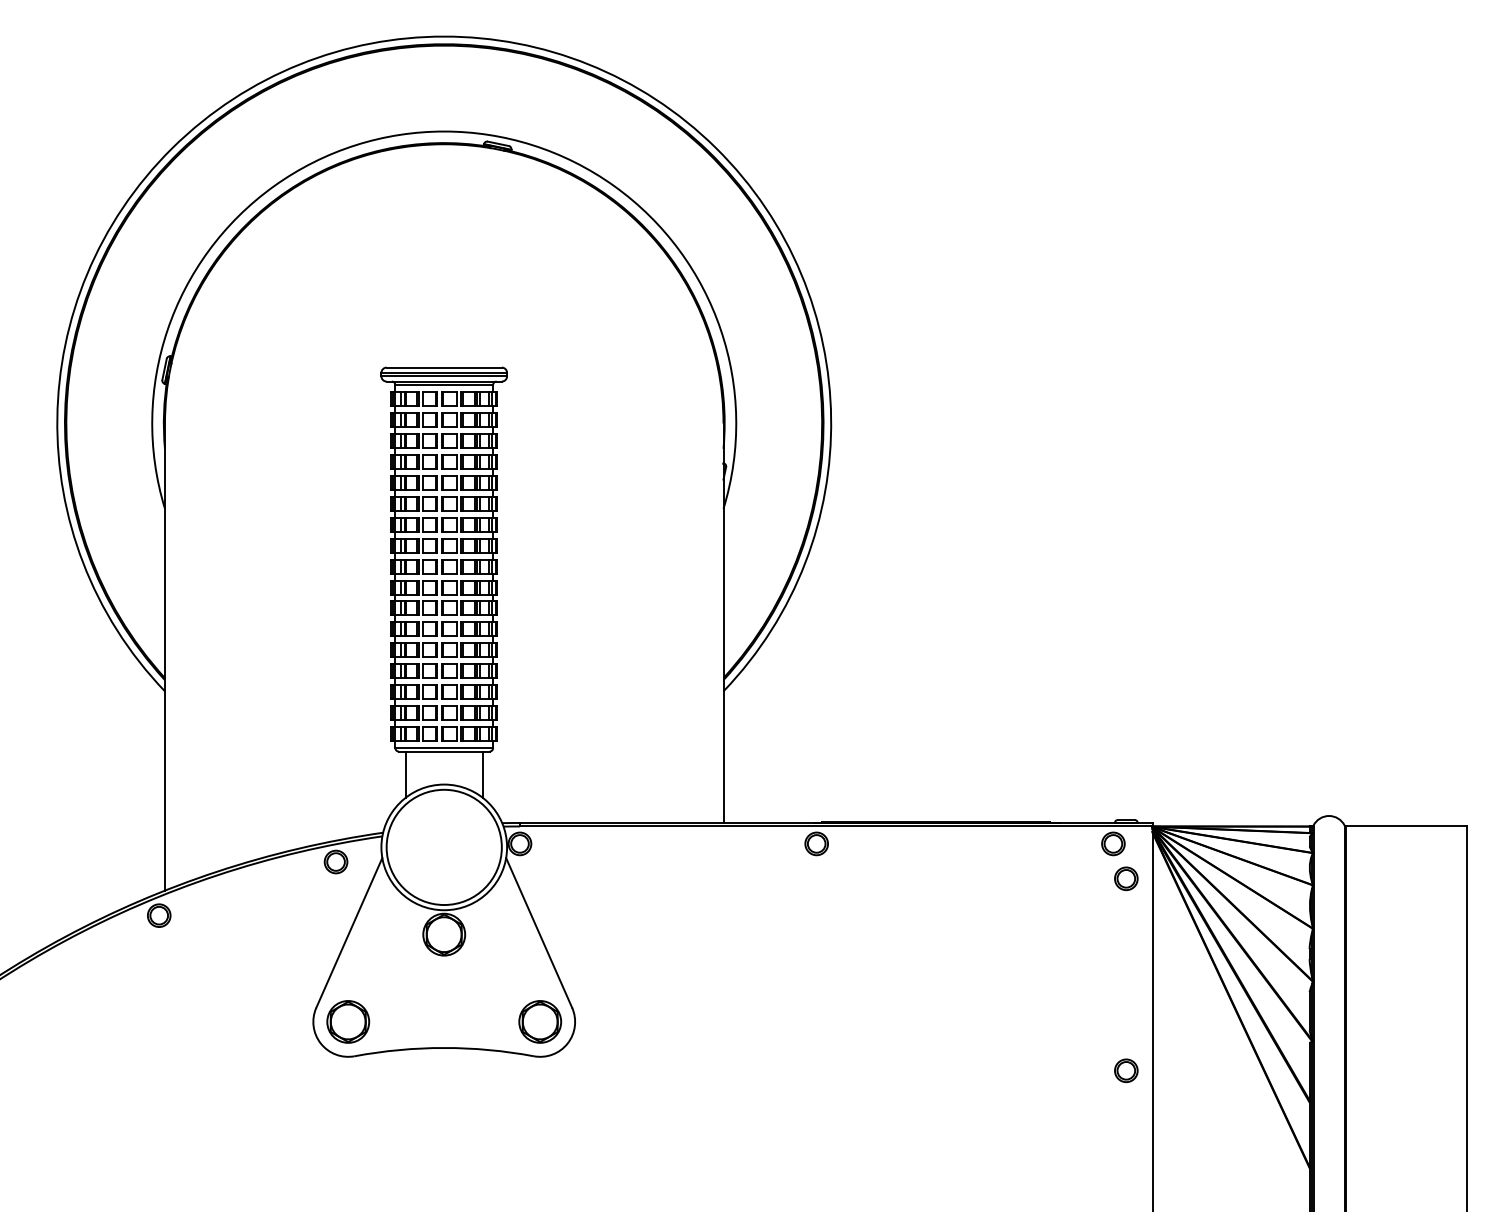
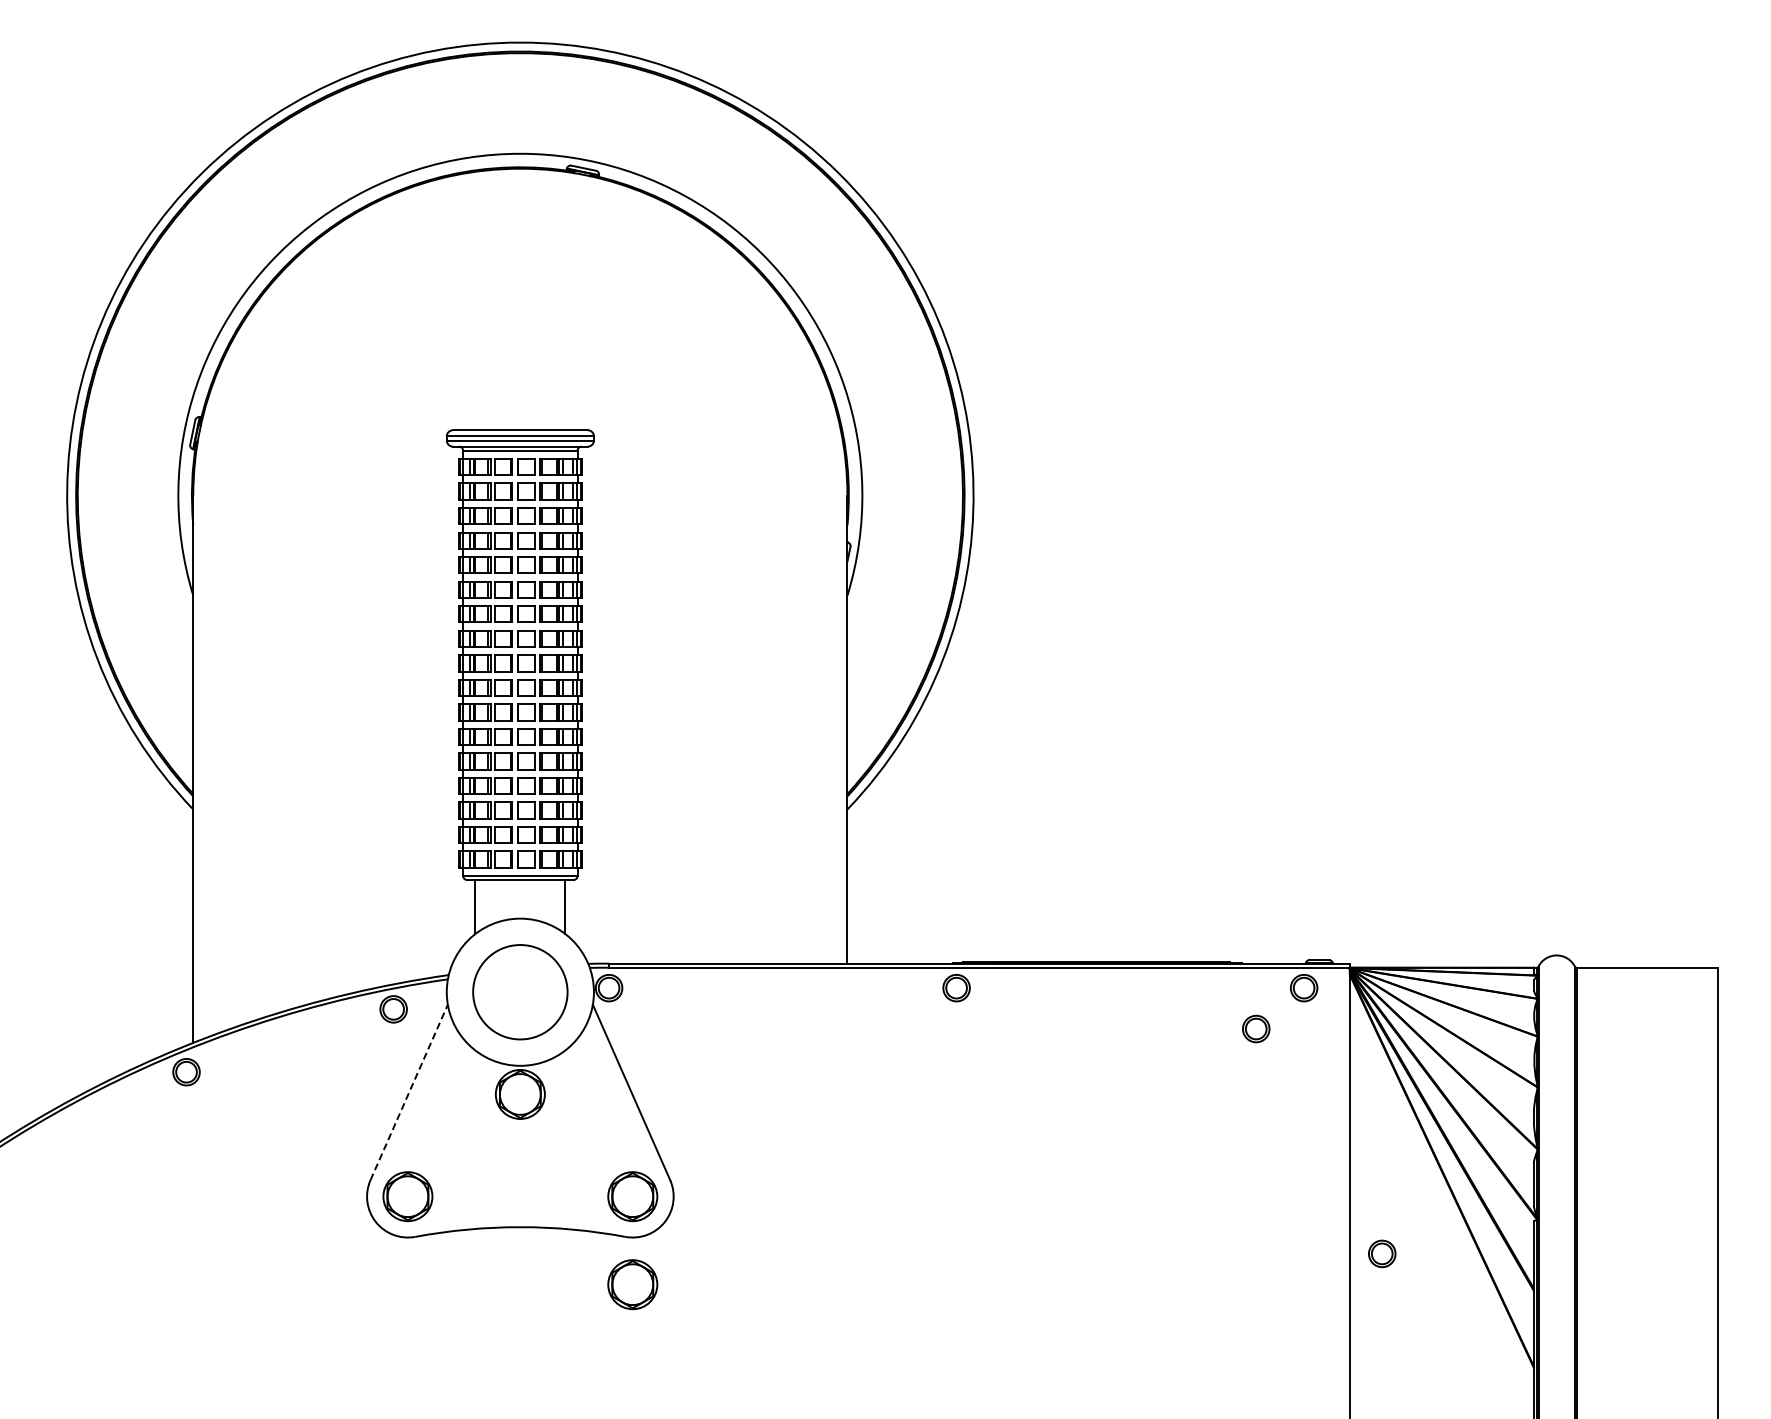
circle: (443, 846) -> (519, 991), size x0.7
part: (1126, 878) -> (1256, 1028), moved
line: (349, 933) -> (409, 1092), solid -> dashed
part: (1126, 1070) -> (1382, 1253), moved
part: (539, 1096) -> (632, 1284), added

